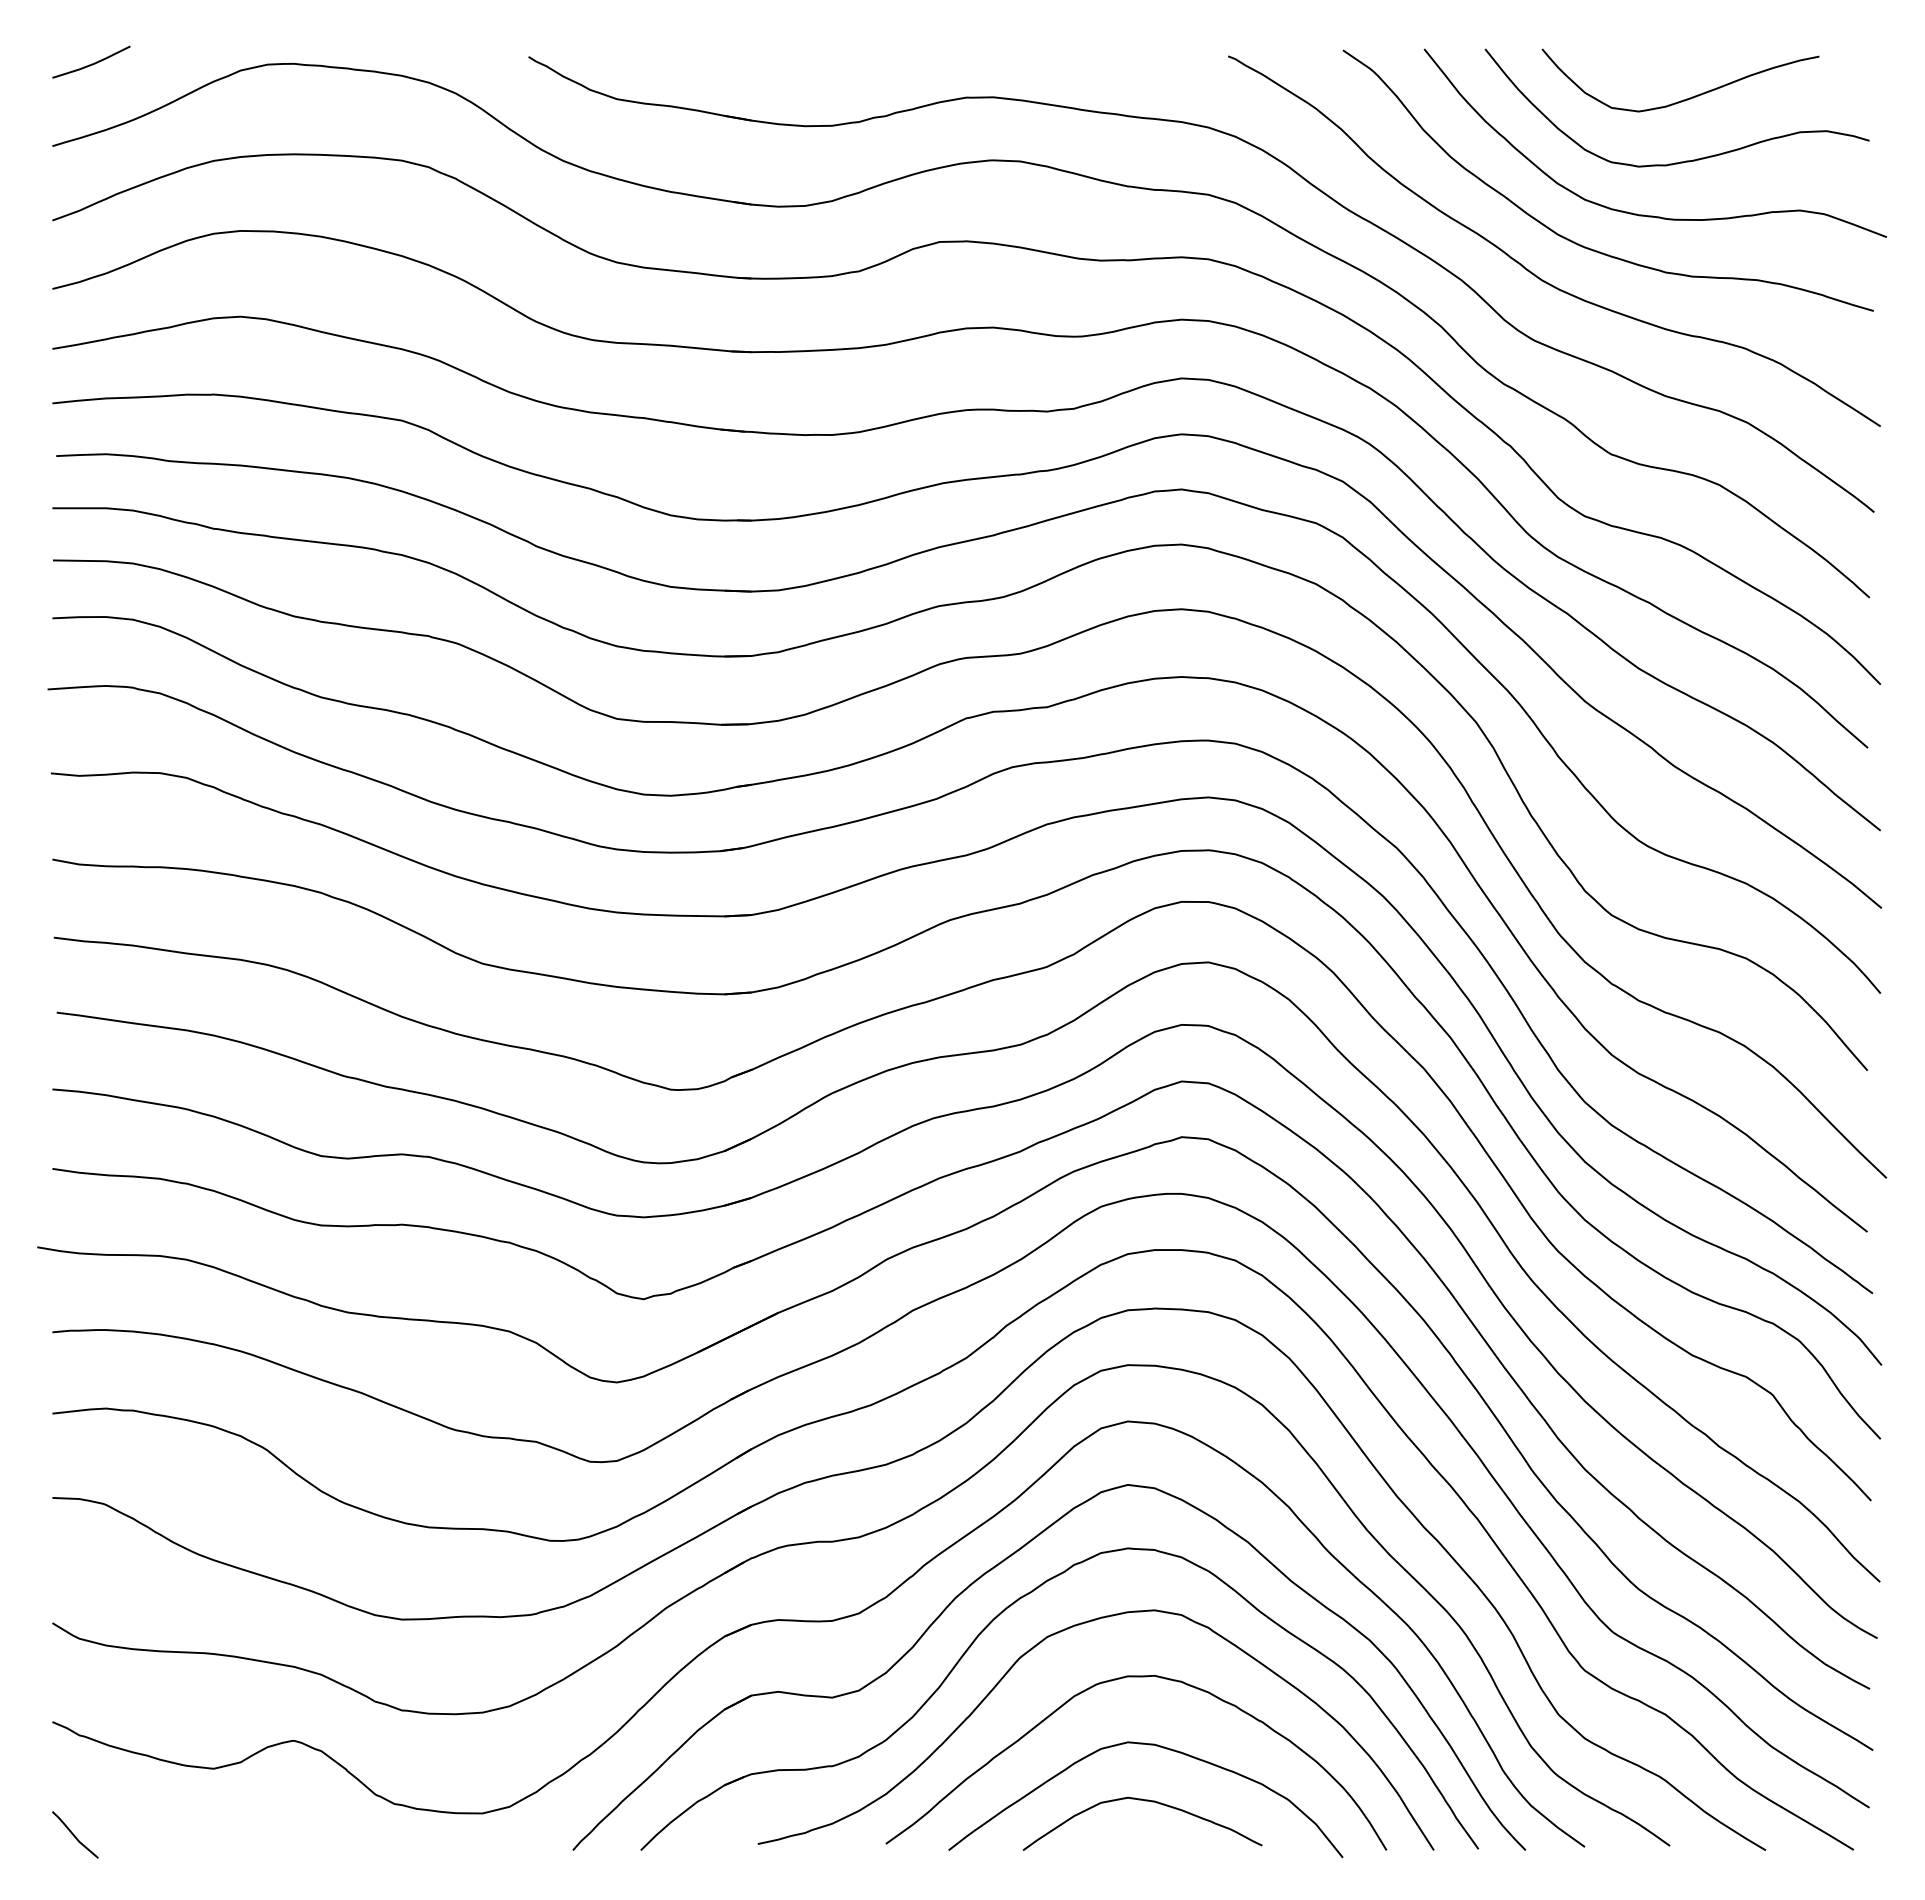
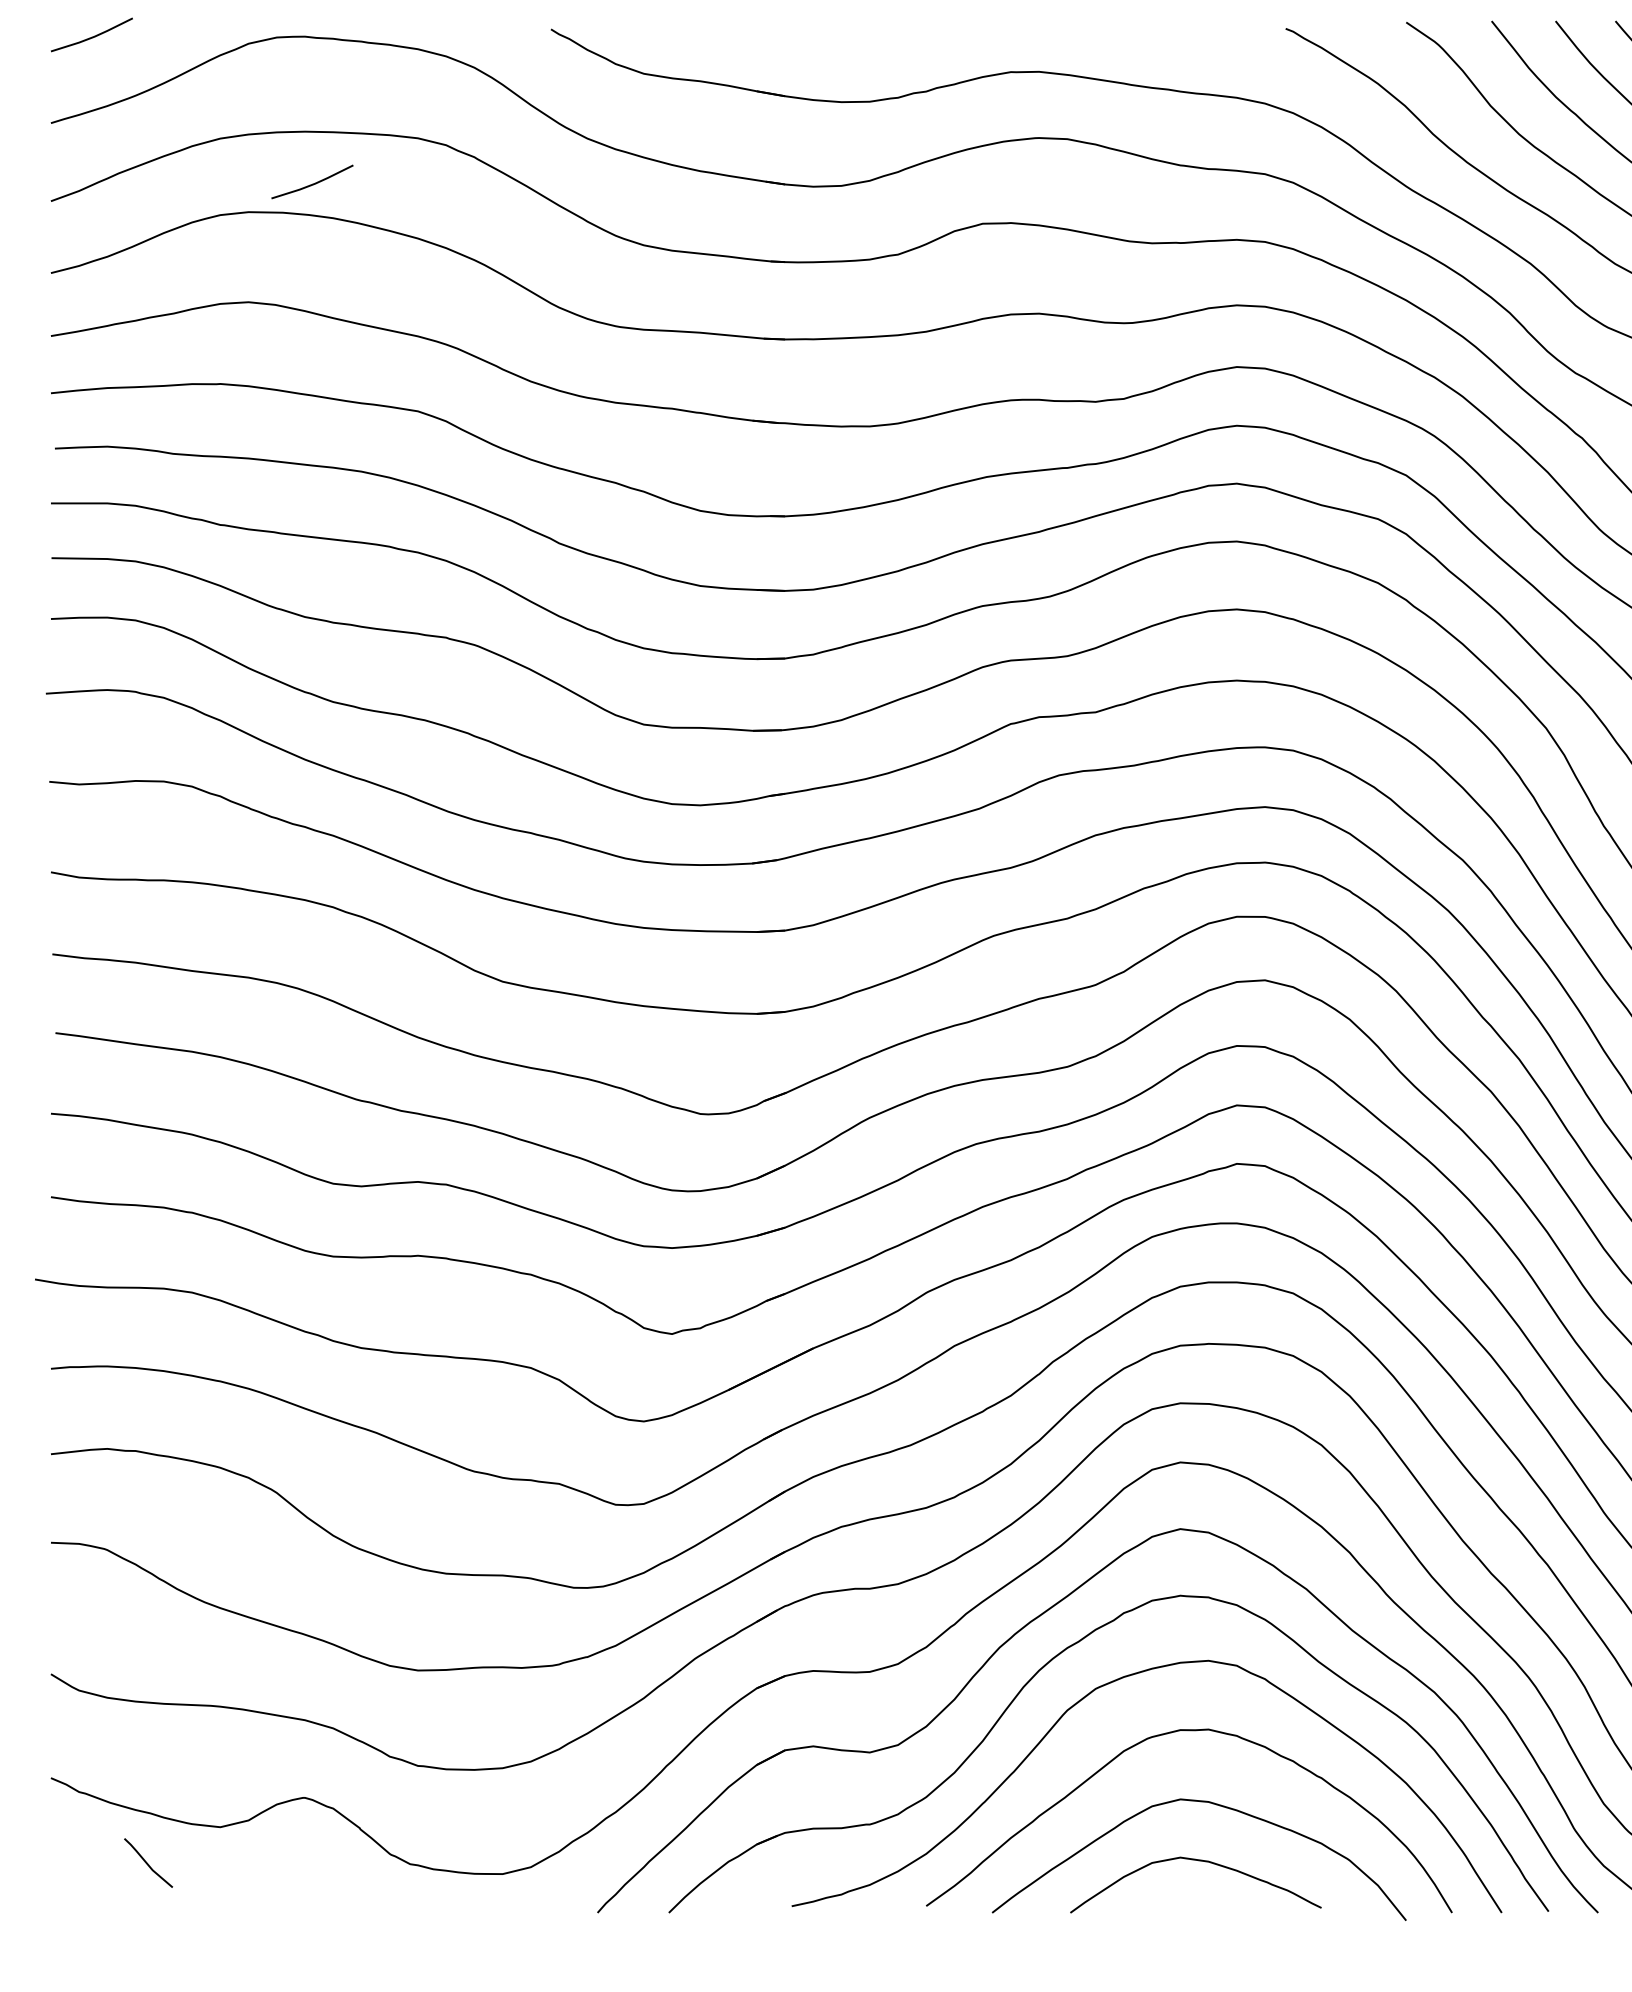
line: (301, 203) -> (312, 183), added
line: (74, 1834) -> (147, 1862), moved

